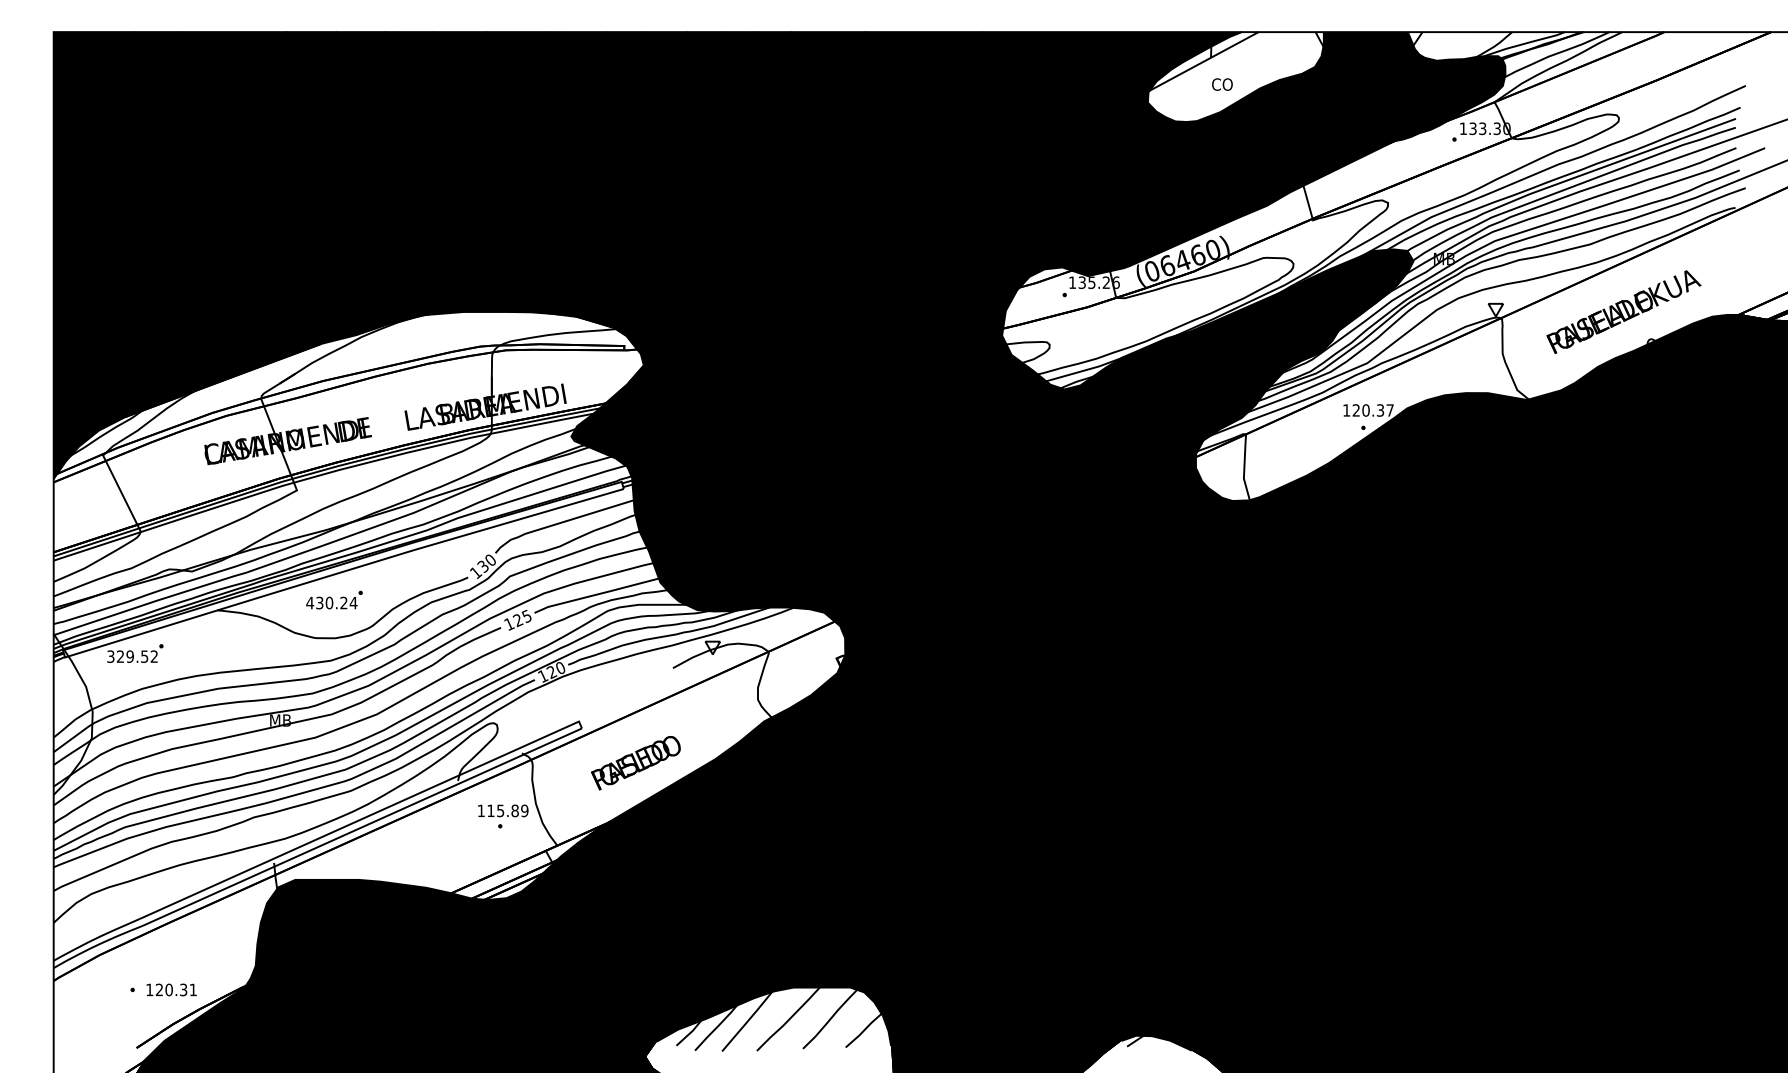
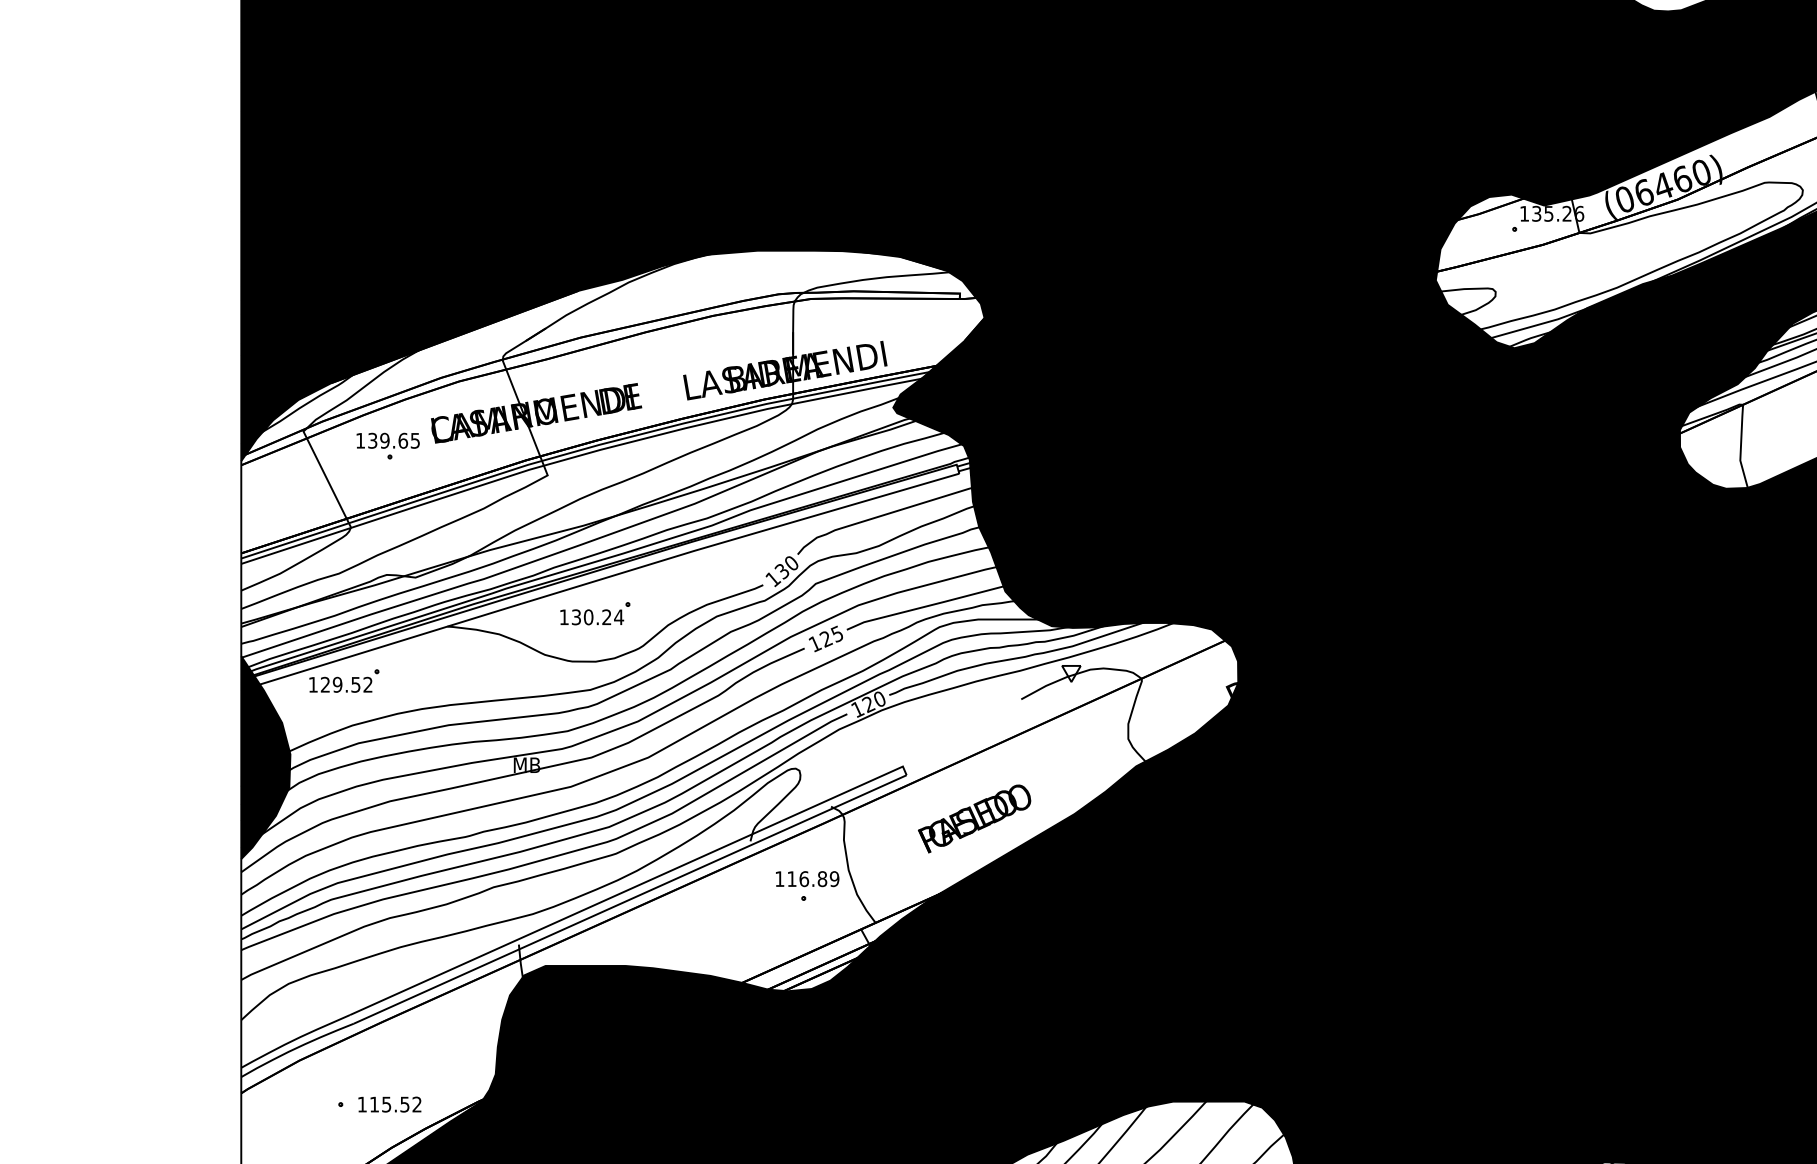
part: (170, 466) -> (388, 445), added
text: (310, 603) -> (564, 617), 430.24 -> 130.24
text: (110, 656) -> (312, 684), 329.52 -> 129.52
fill: (72, 713) -> (264, 756), added
text: (500, 810) -> (804, 878), 115.89 -> 116.89
text: (175, 989) -> (394, 1104), 120.31 -> 115.52

